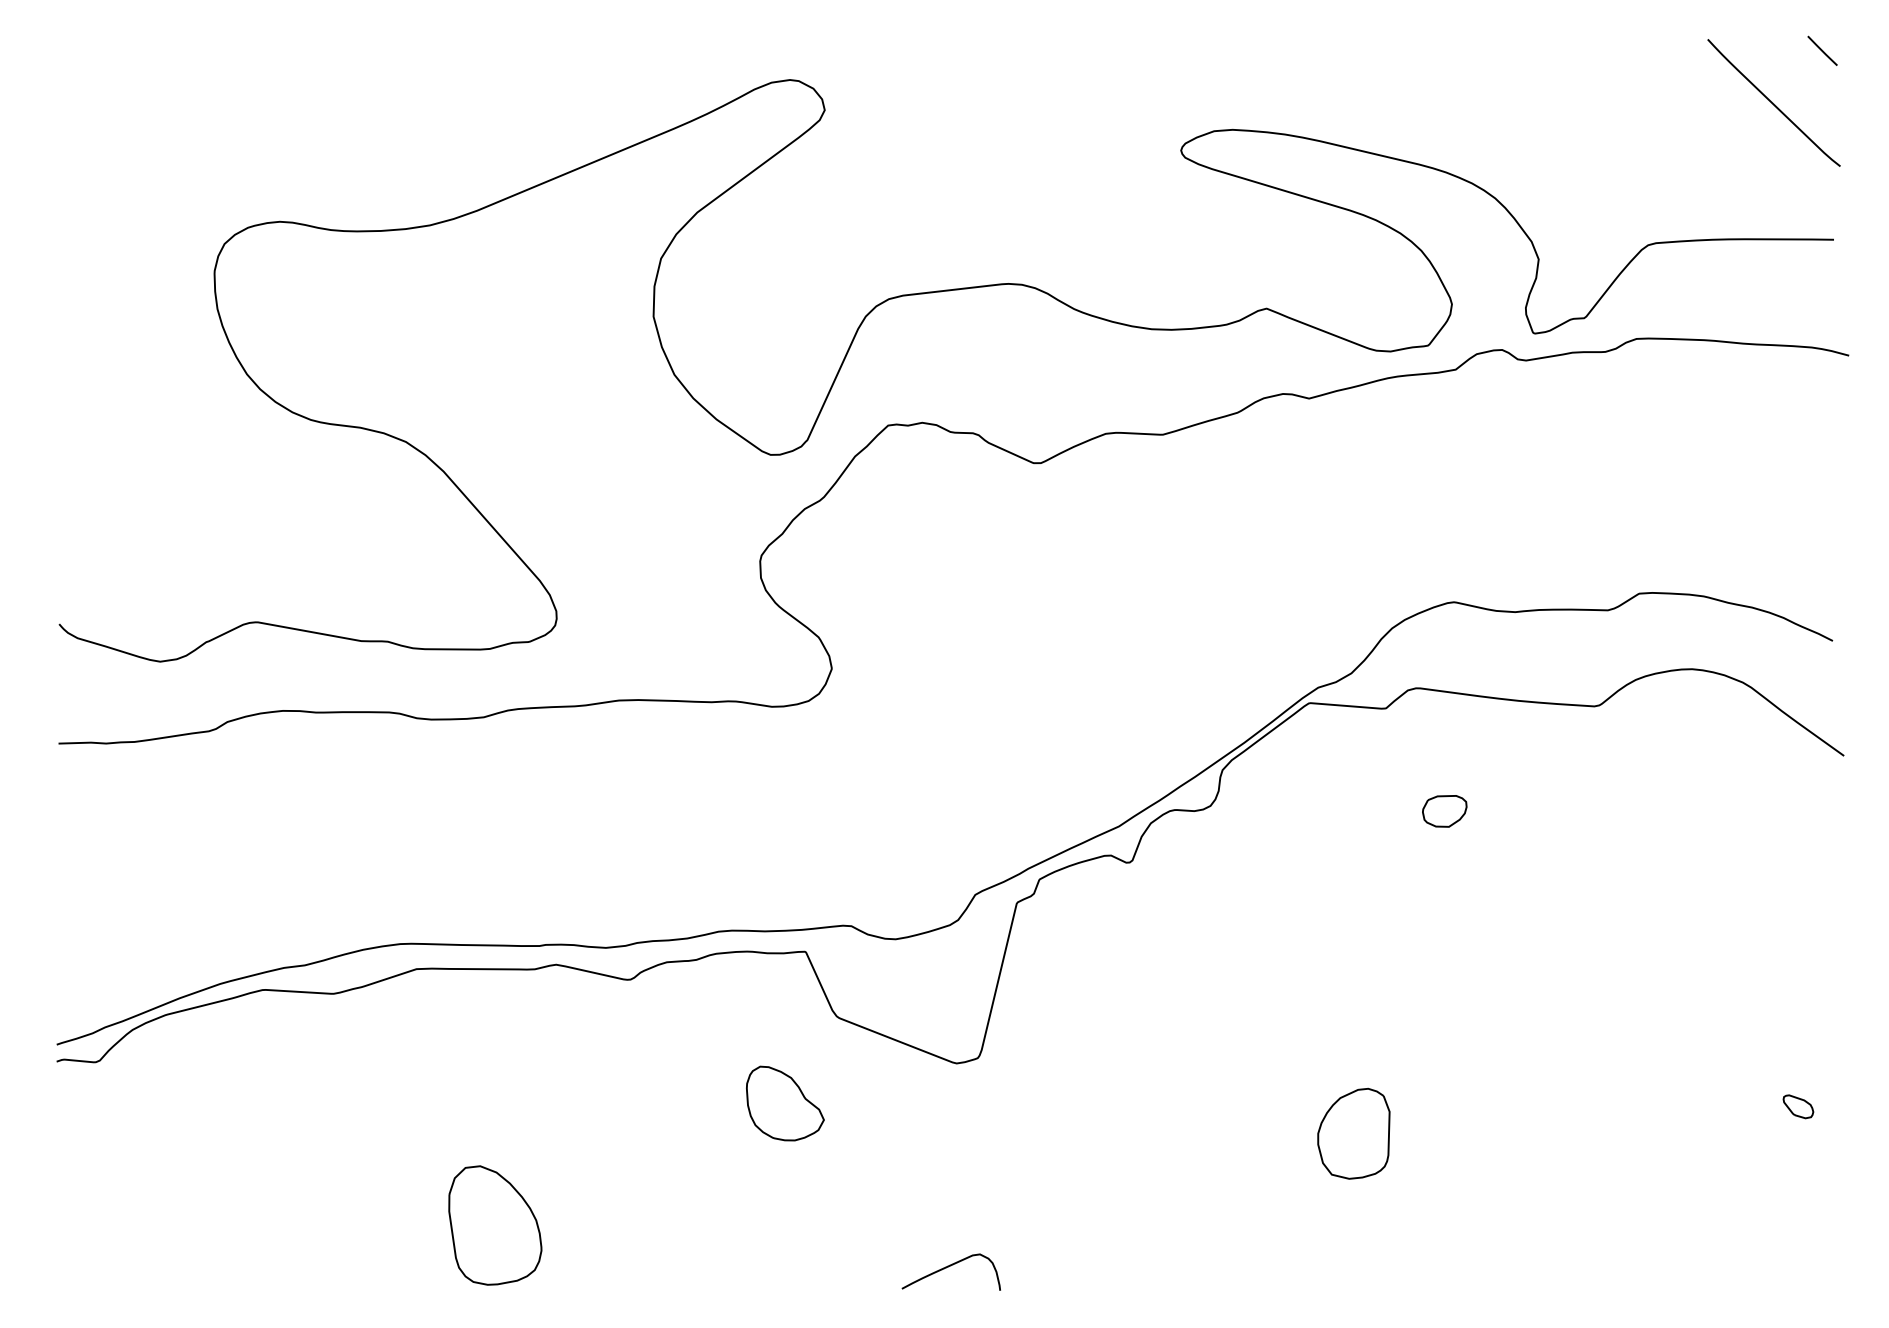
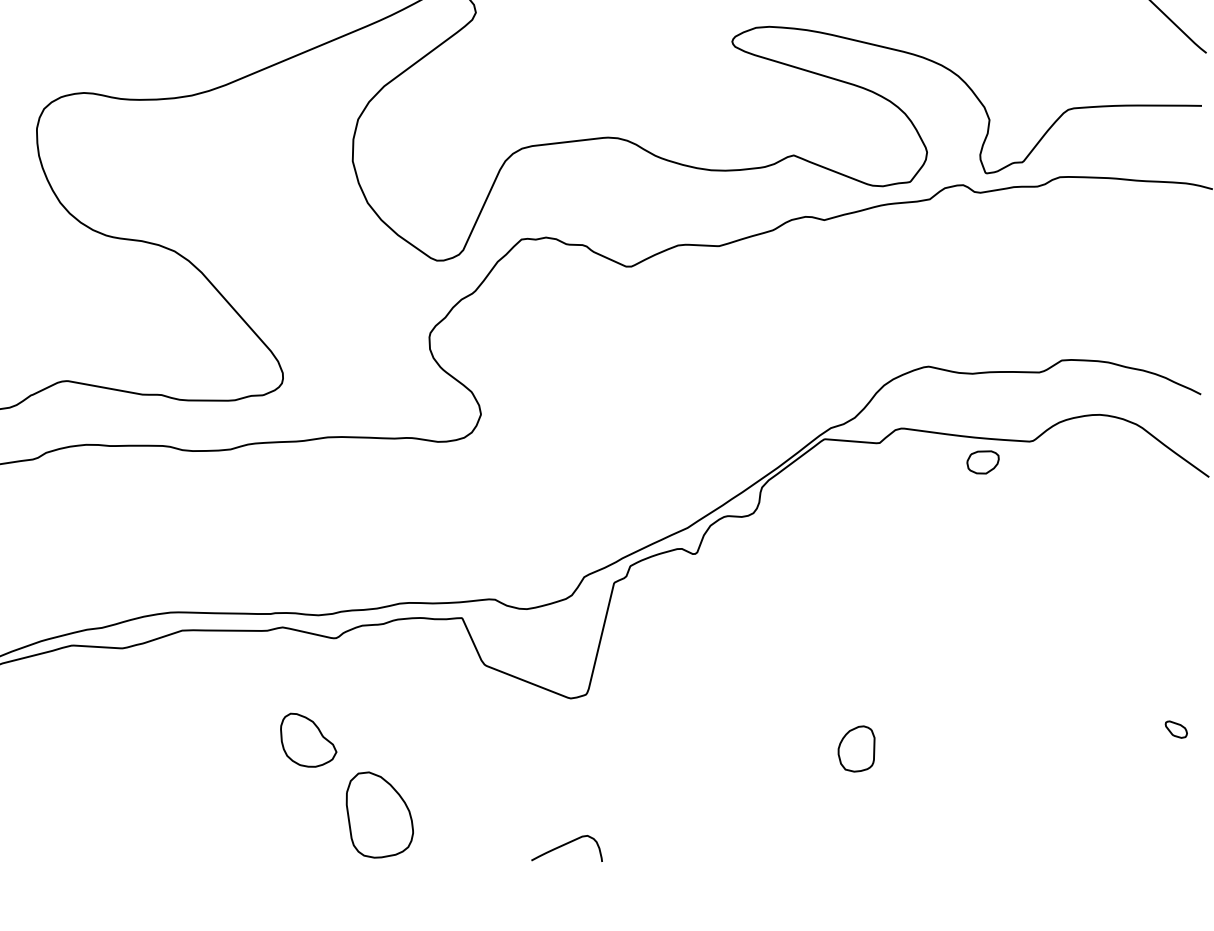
part: (1444, 811) -> (982, 462), moved
part: (785, 1103) -> (308, 740), moved
part: (1353, 1133) -> (856, 748), size x0.7
part: (495, 1225) -> (380, 815), moved

